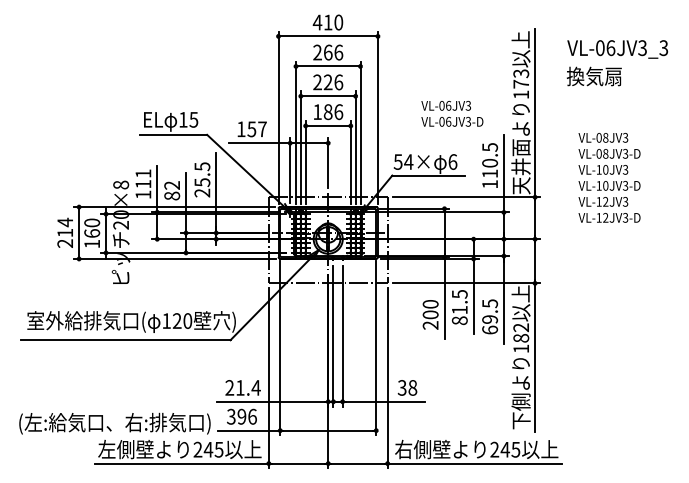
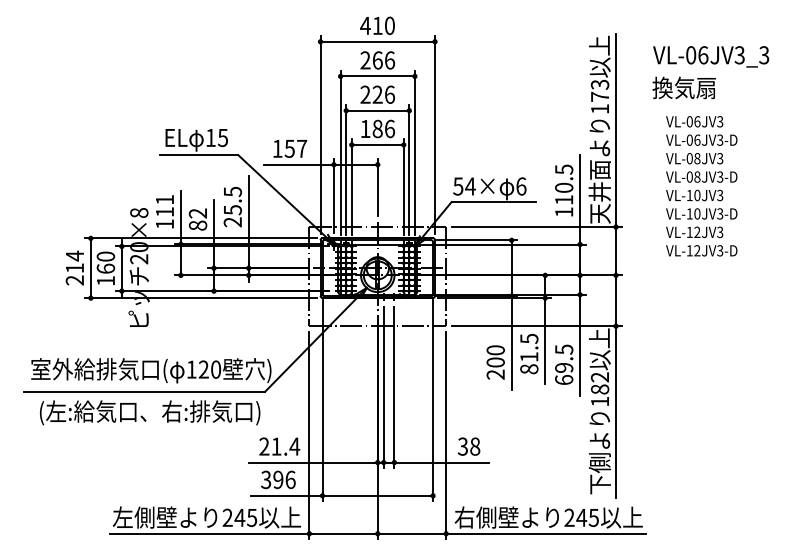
text: (452, 113) -> (701, 130), moved
text: (115, 423) -> (150, 412), moved

